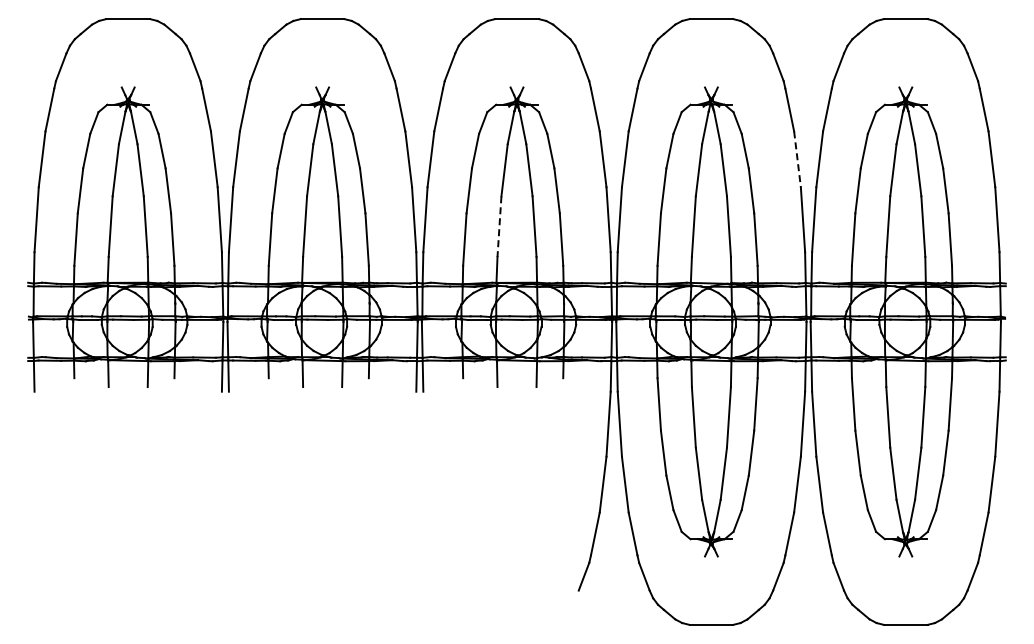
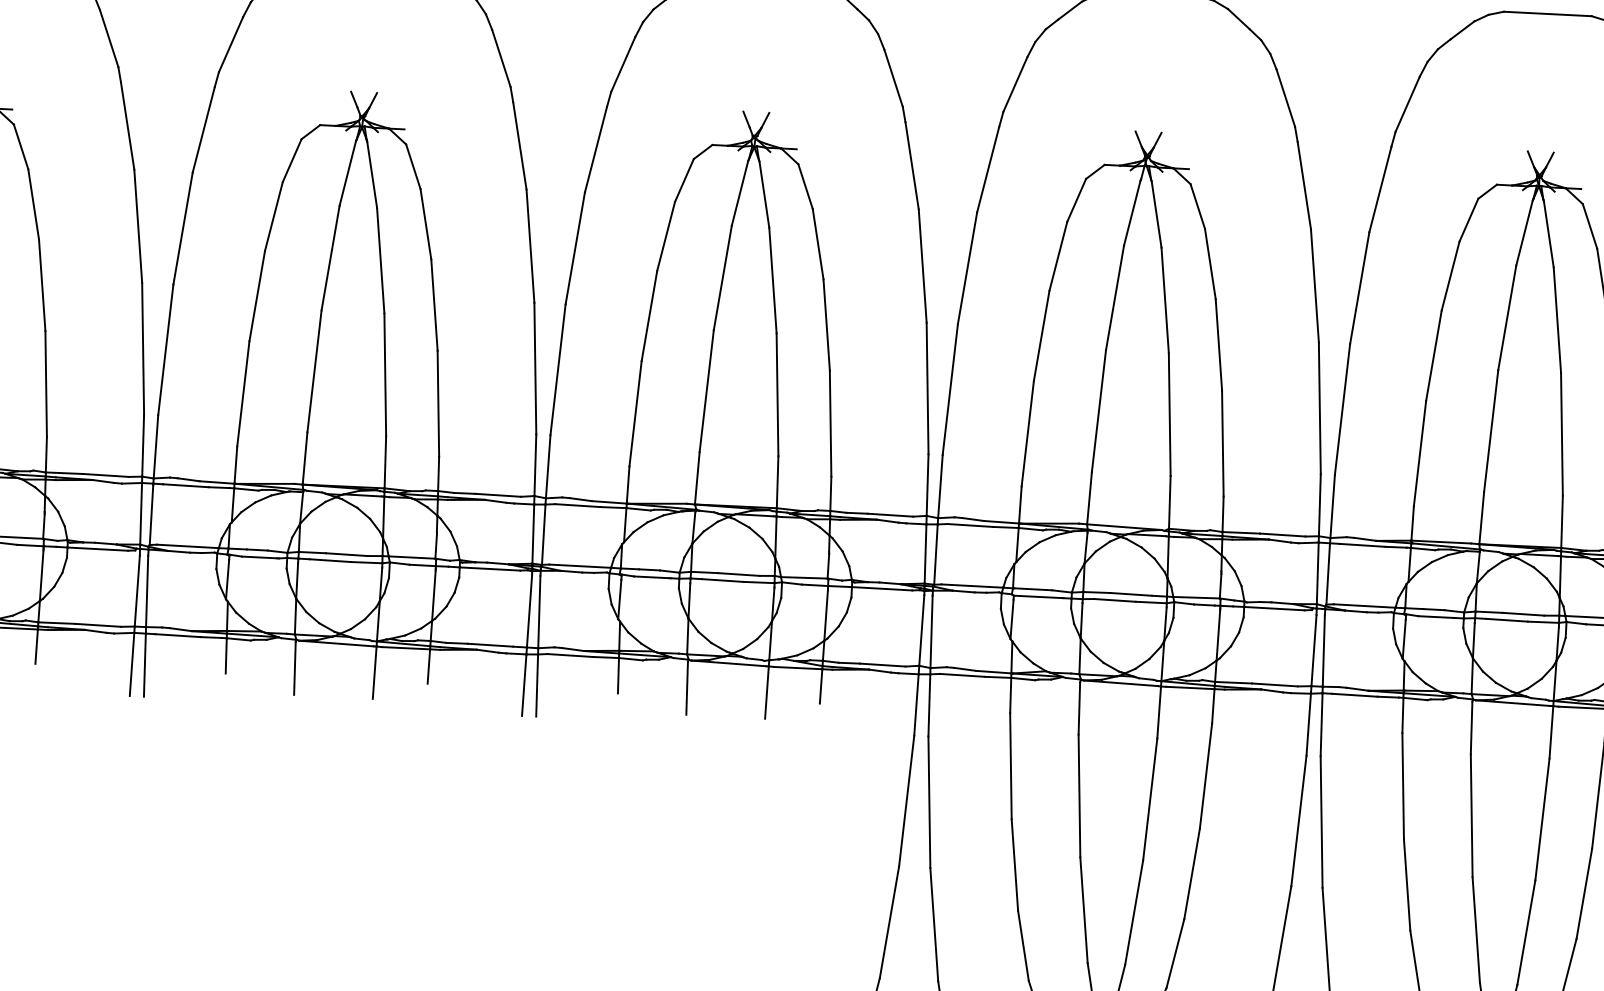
line: (797, 159) -> (1314, 286), dashed -> solid
line: (499, 227) -> (706, 392), dashed -> solid

